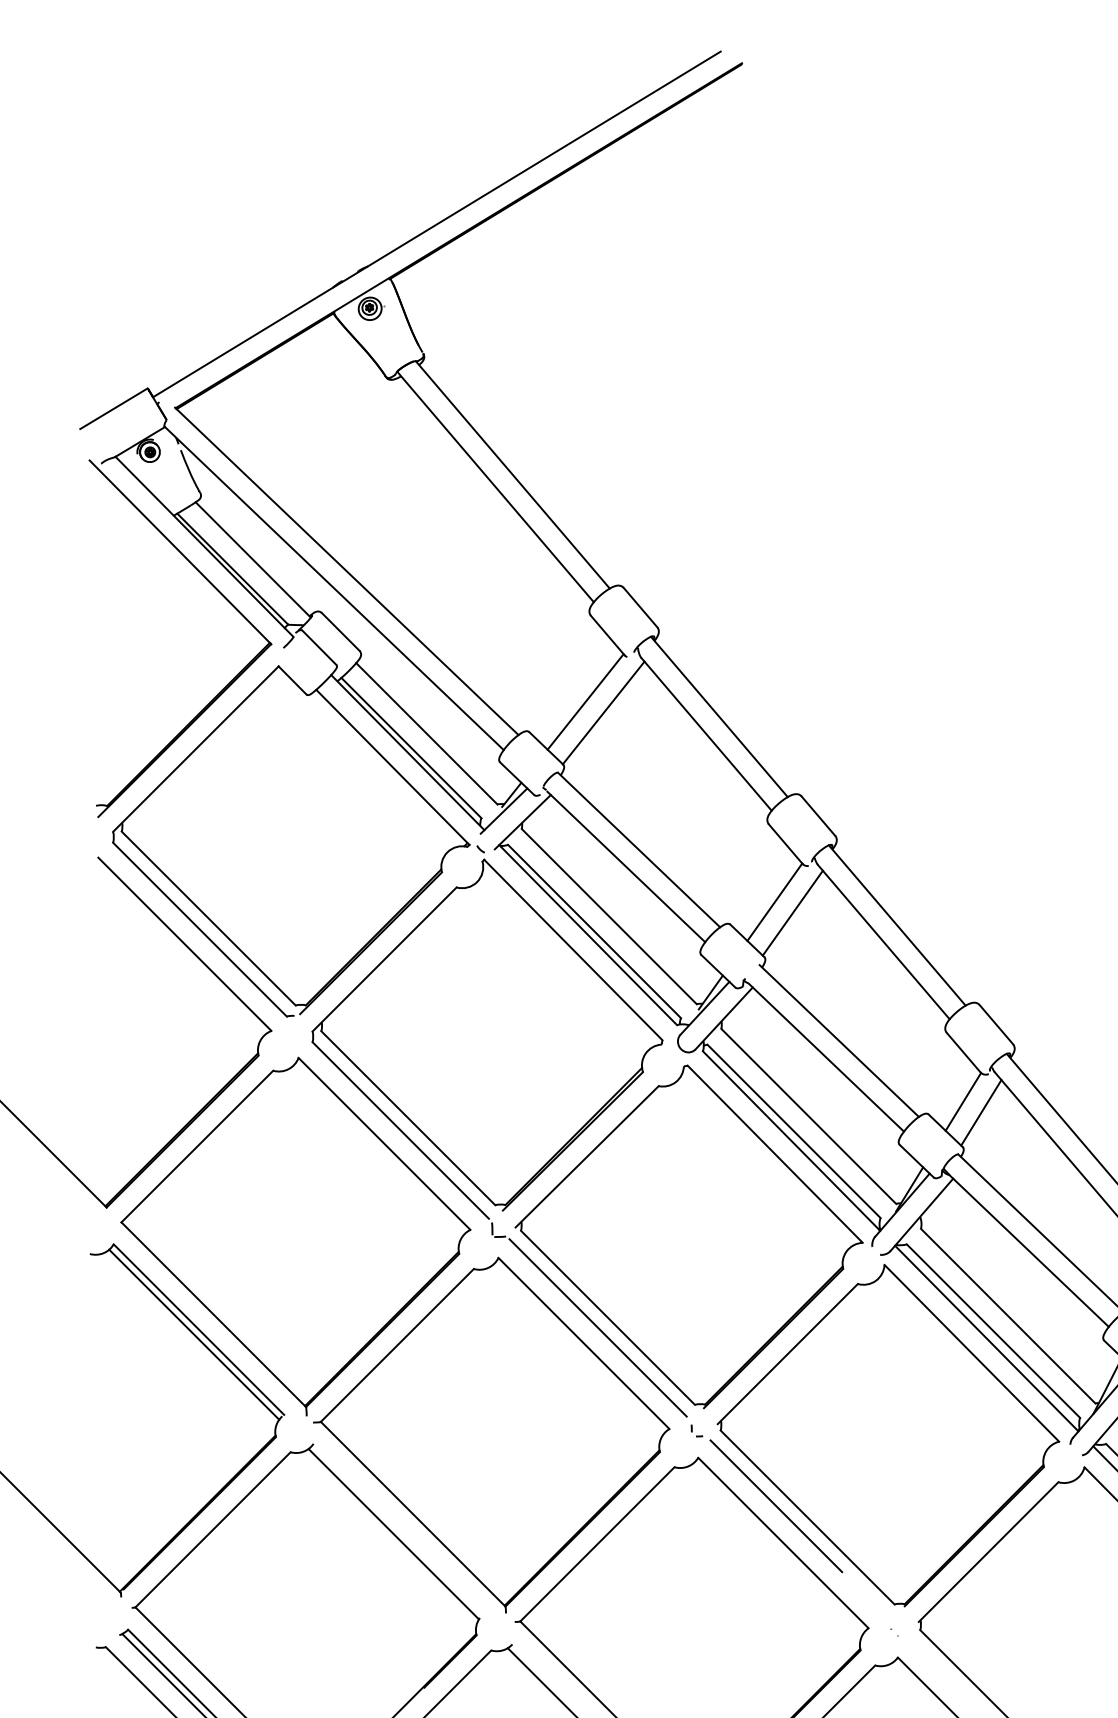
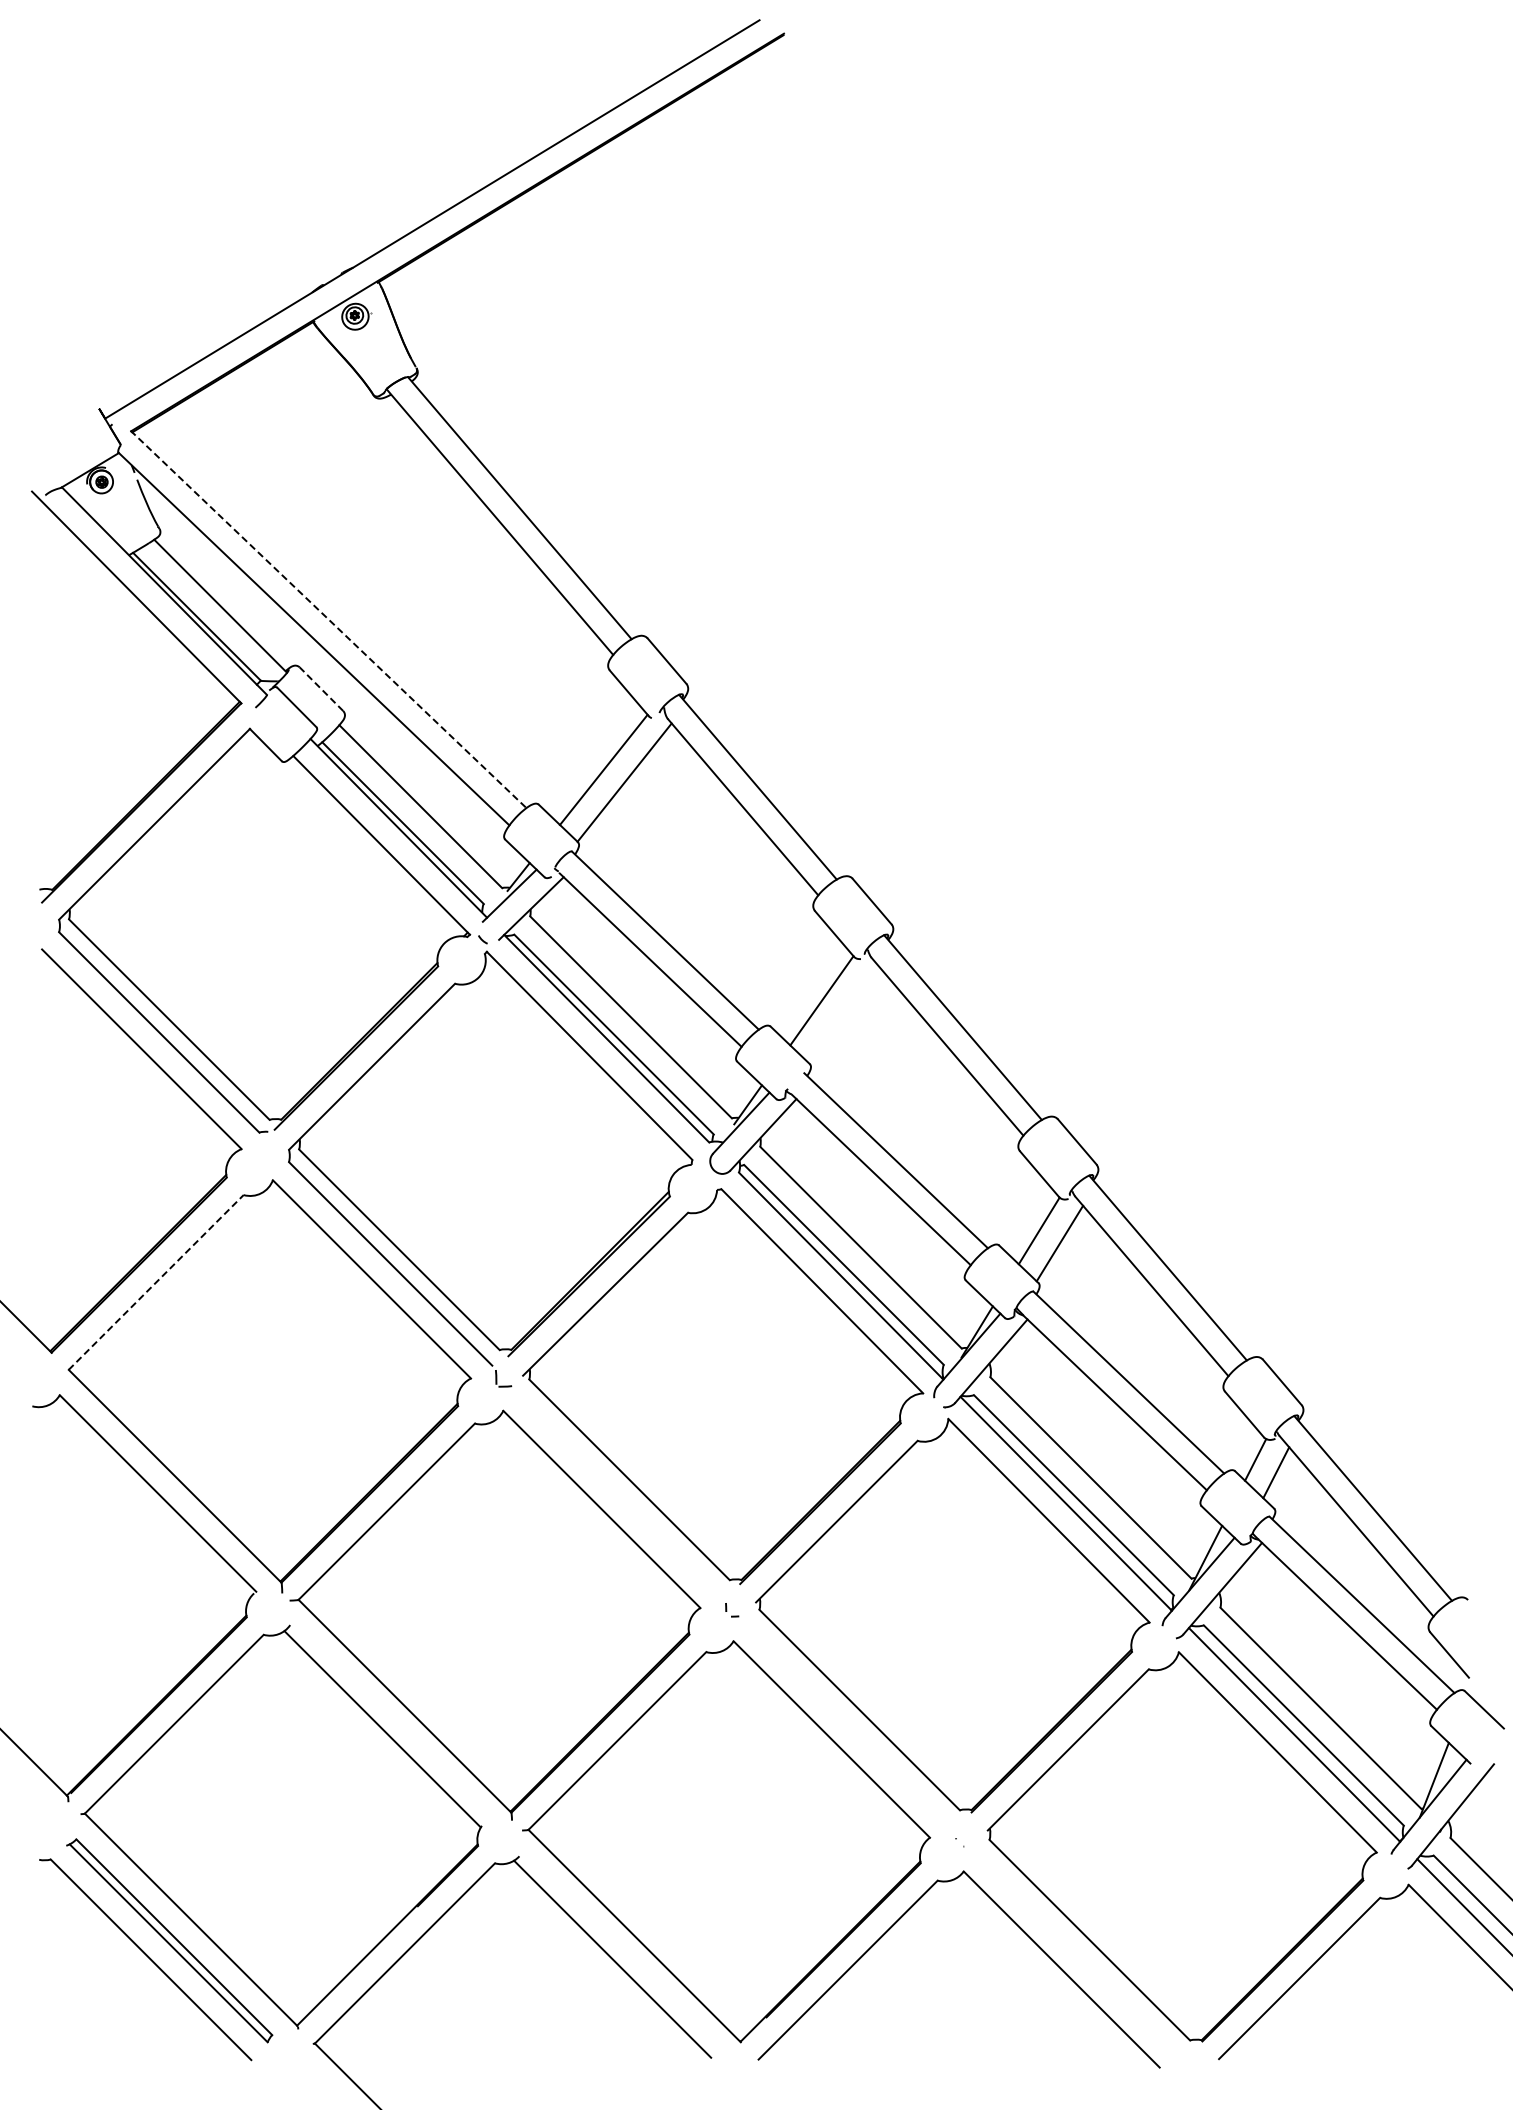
line: (113, 408) -> (59, 431), removed
line: (346, 571) -> (328, 619), solid -> dashed
line: (340, 632) -> (321, 689), solid -> dashed
line: (792, 913) -> (842, 1013), removed
line: (197, 1146) -> (156, 1282), solid -> dashed
line: (598, 1327) -> (618, 1491), removed
line: (194, 1334) -> (152, 1499), removed
line: (776, 1505) -> (823, 1696), removed

